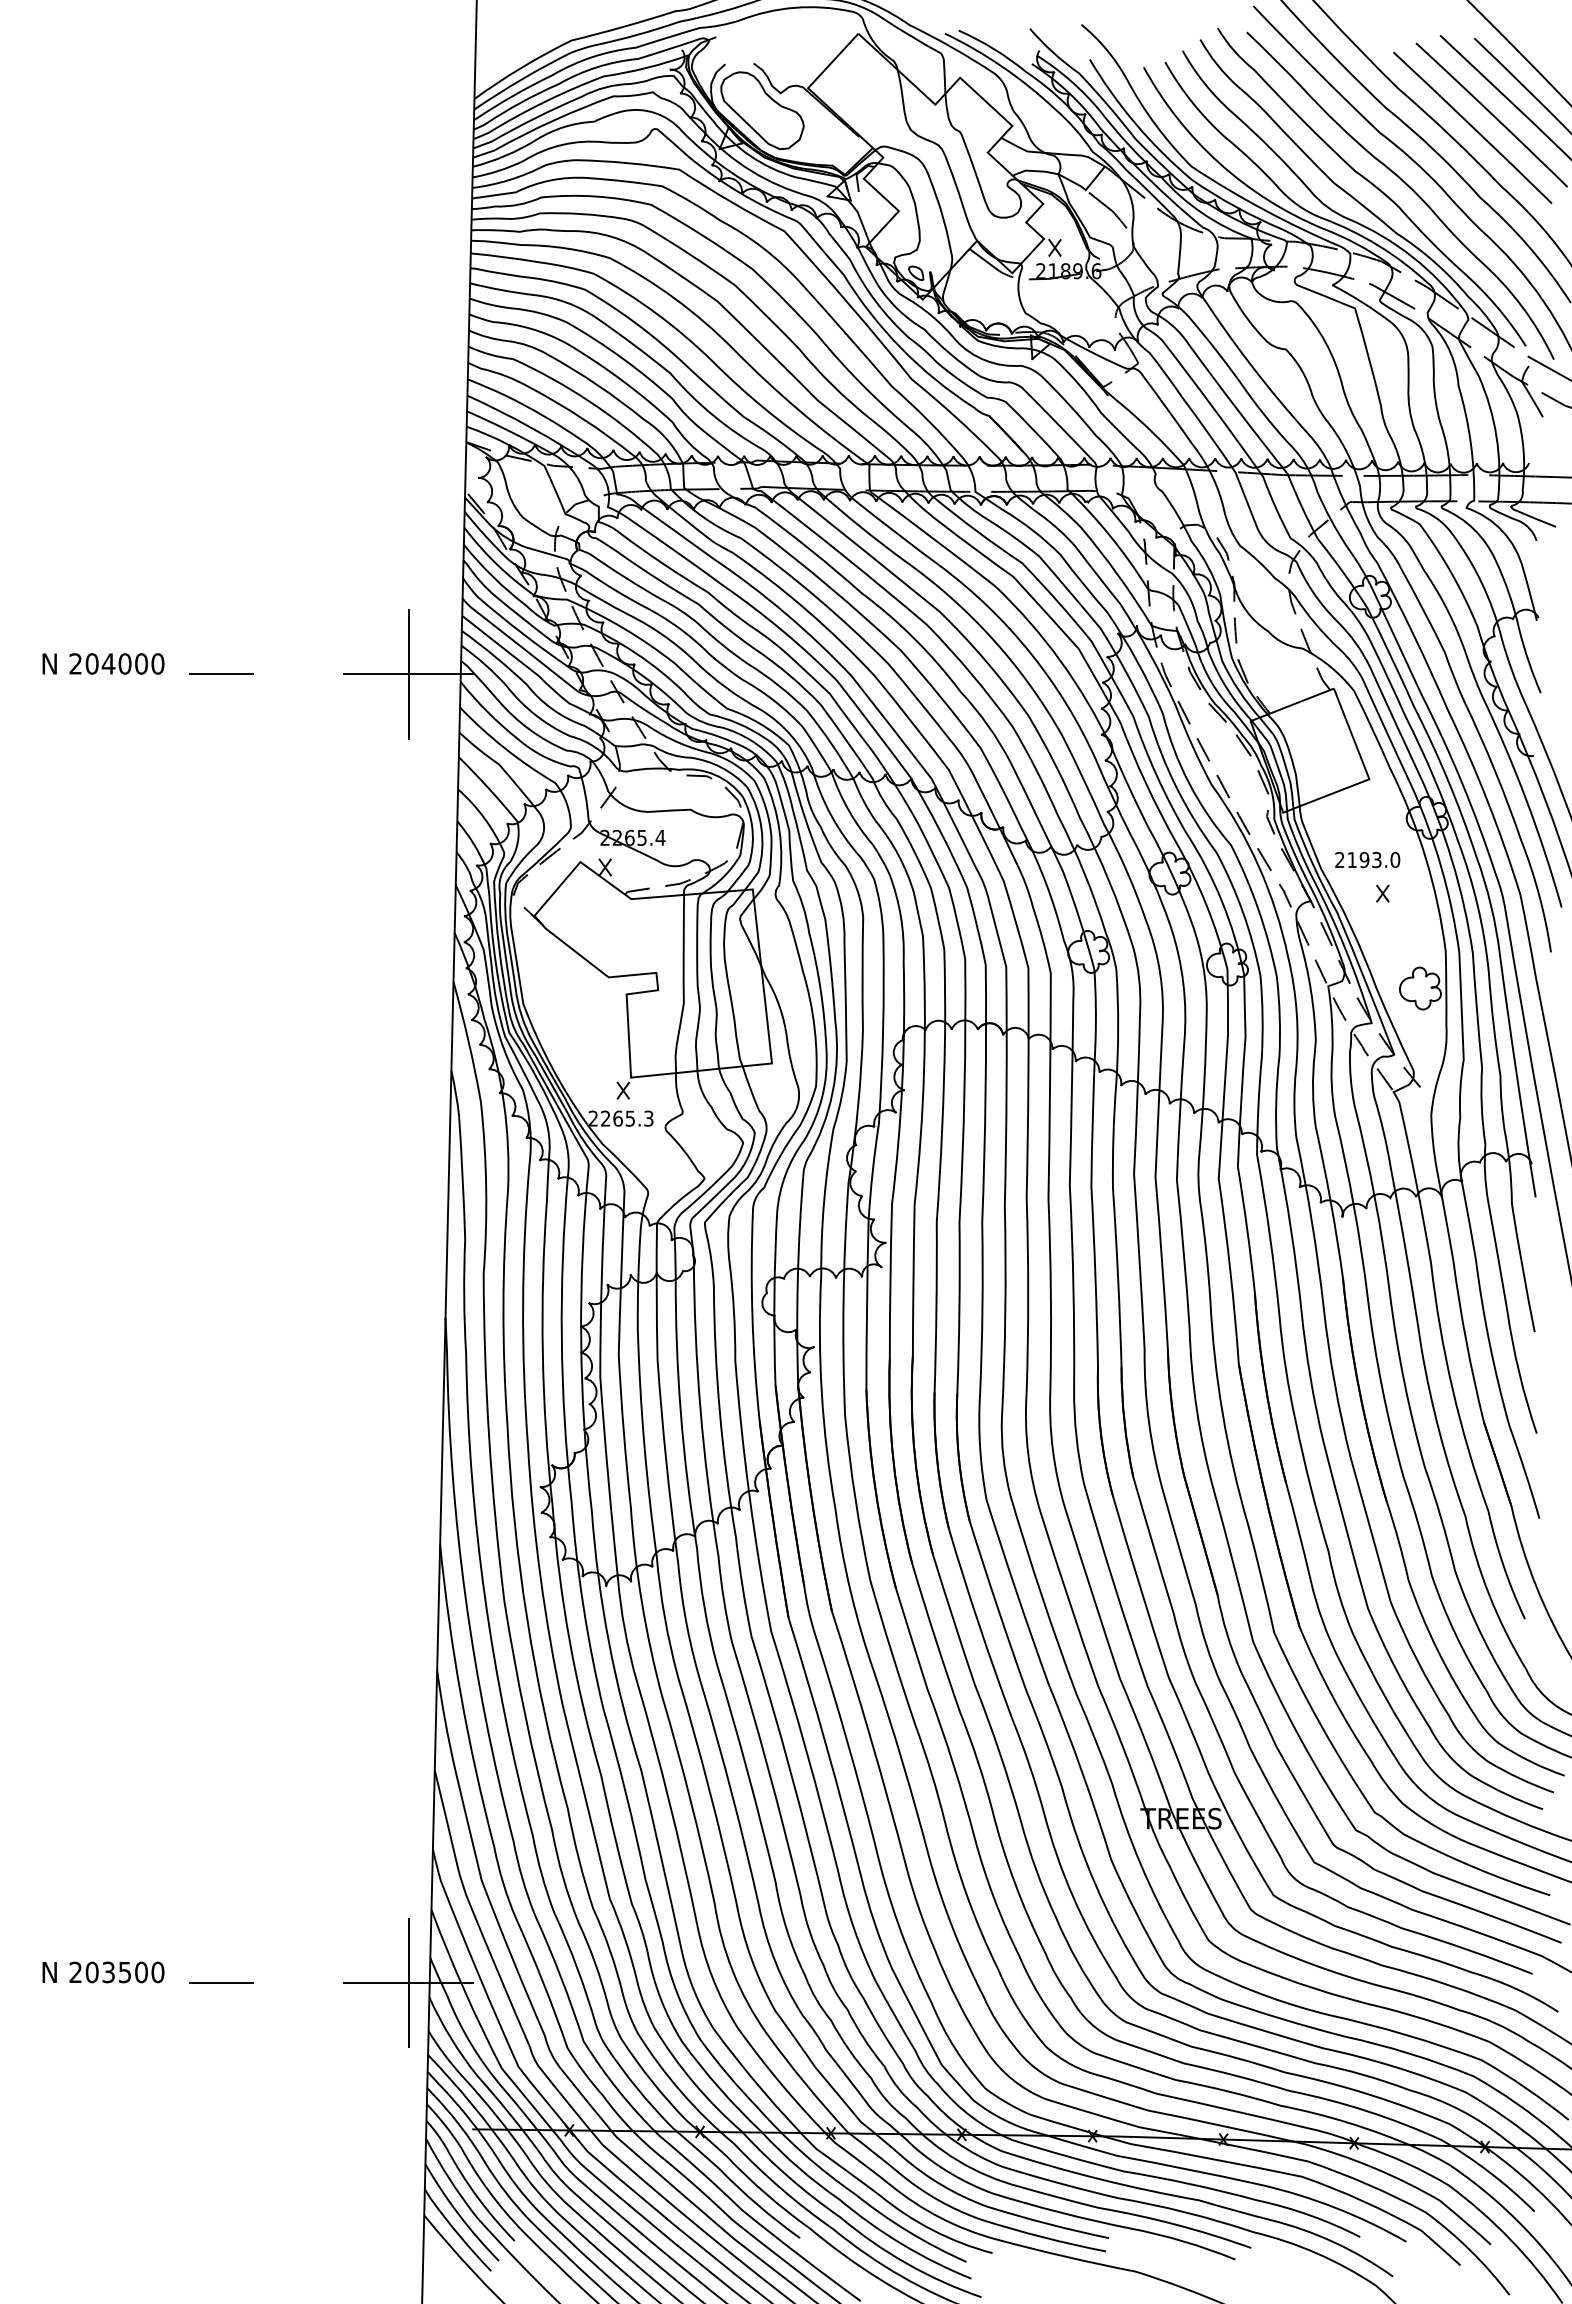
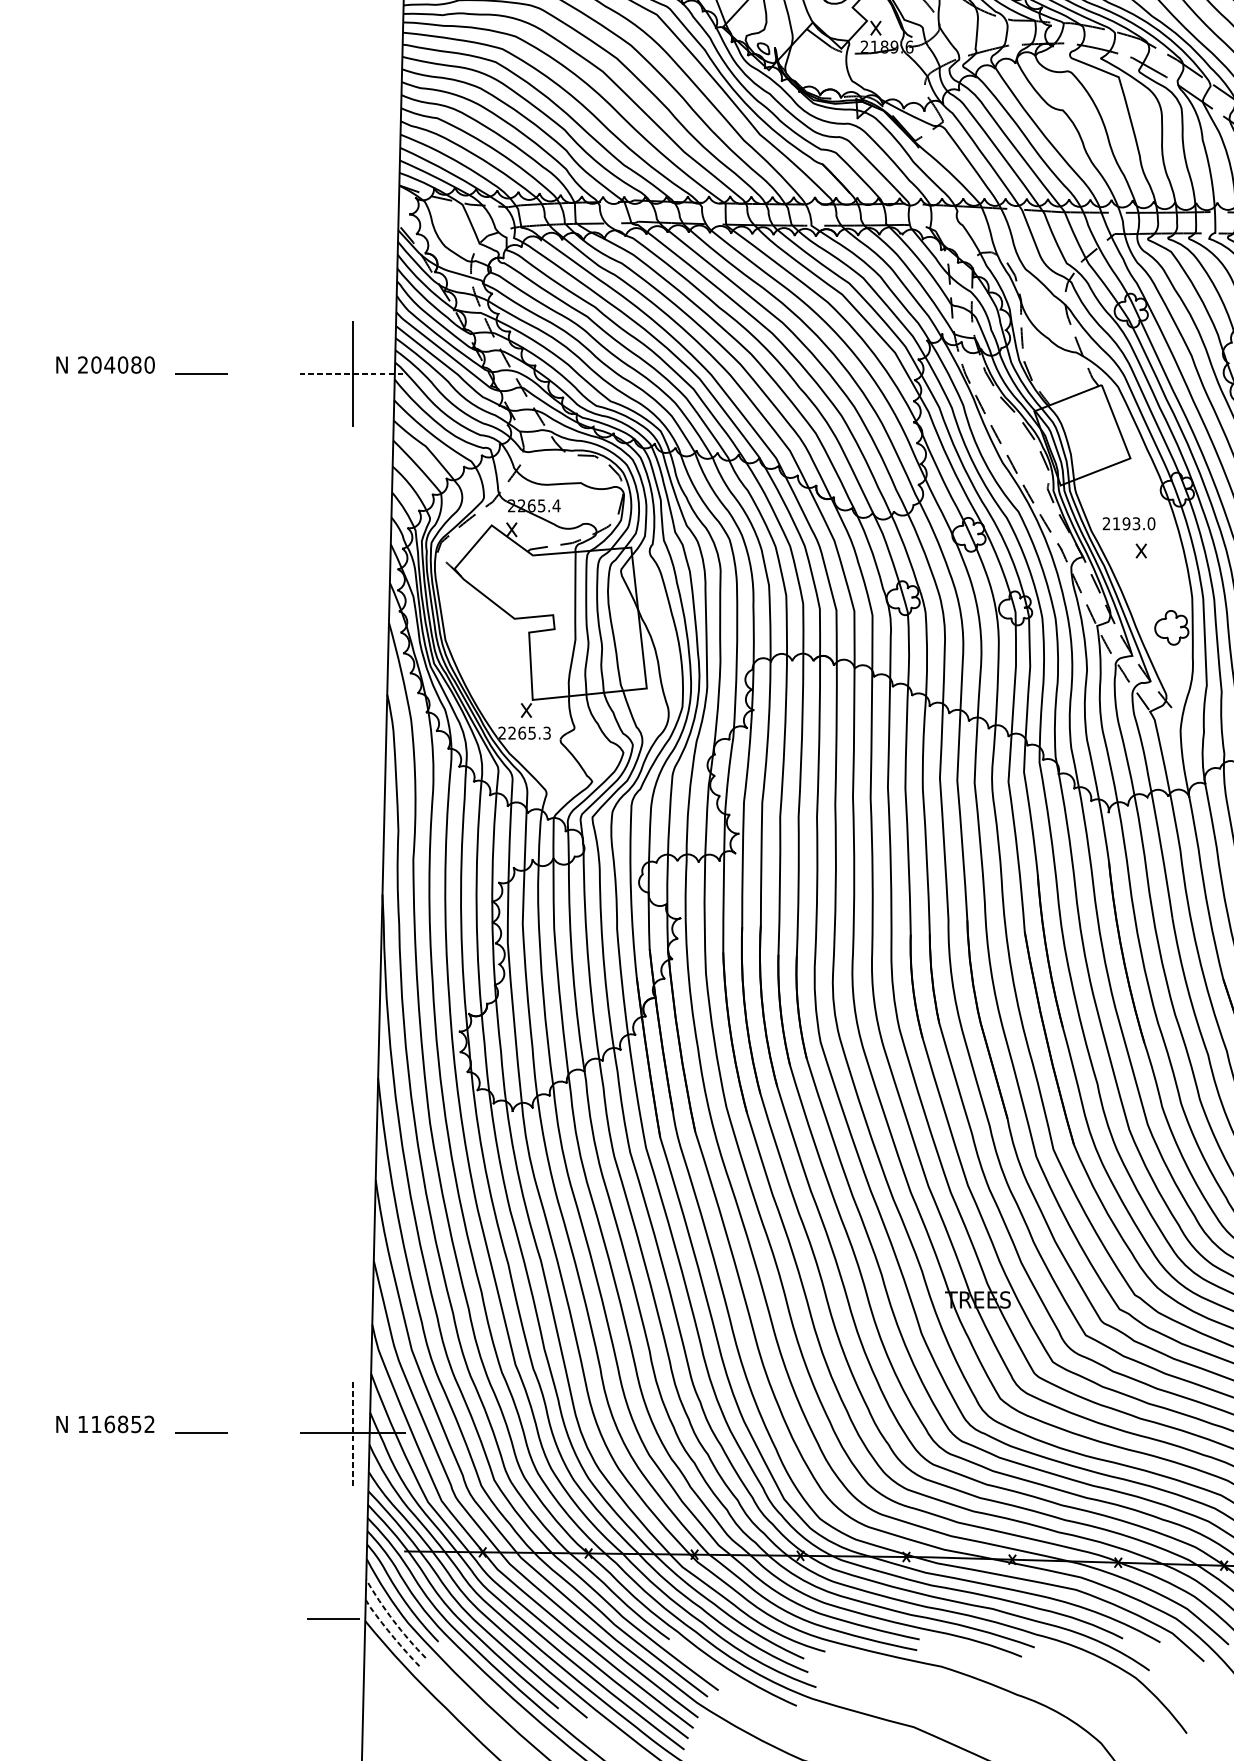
text: (141, 663) -> (136, 364), 204000 -> 204080
line: (409, 674) -> (353, 373), solid -> dashed
text: (116, 1972) -> (116, 1424), 203500 -> 116852
line: (408, 1982) -> (352, 1432), solid -> dashed
line: (384, 2212) -> (333, 1618), added
line: (459, 2214) -> (393, 1620), solid -> dashed
line: (456, 2231) -> (391, 1634), solid -> dashed

